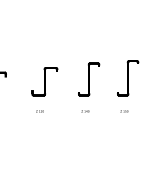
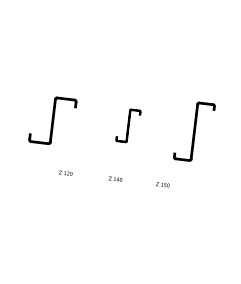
part: (89, 79) -> (128, 125), size x0.6
text: (39, 111) -> (64, 173), moved
text: (124, 111) -> (163, 184), moved

